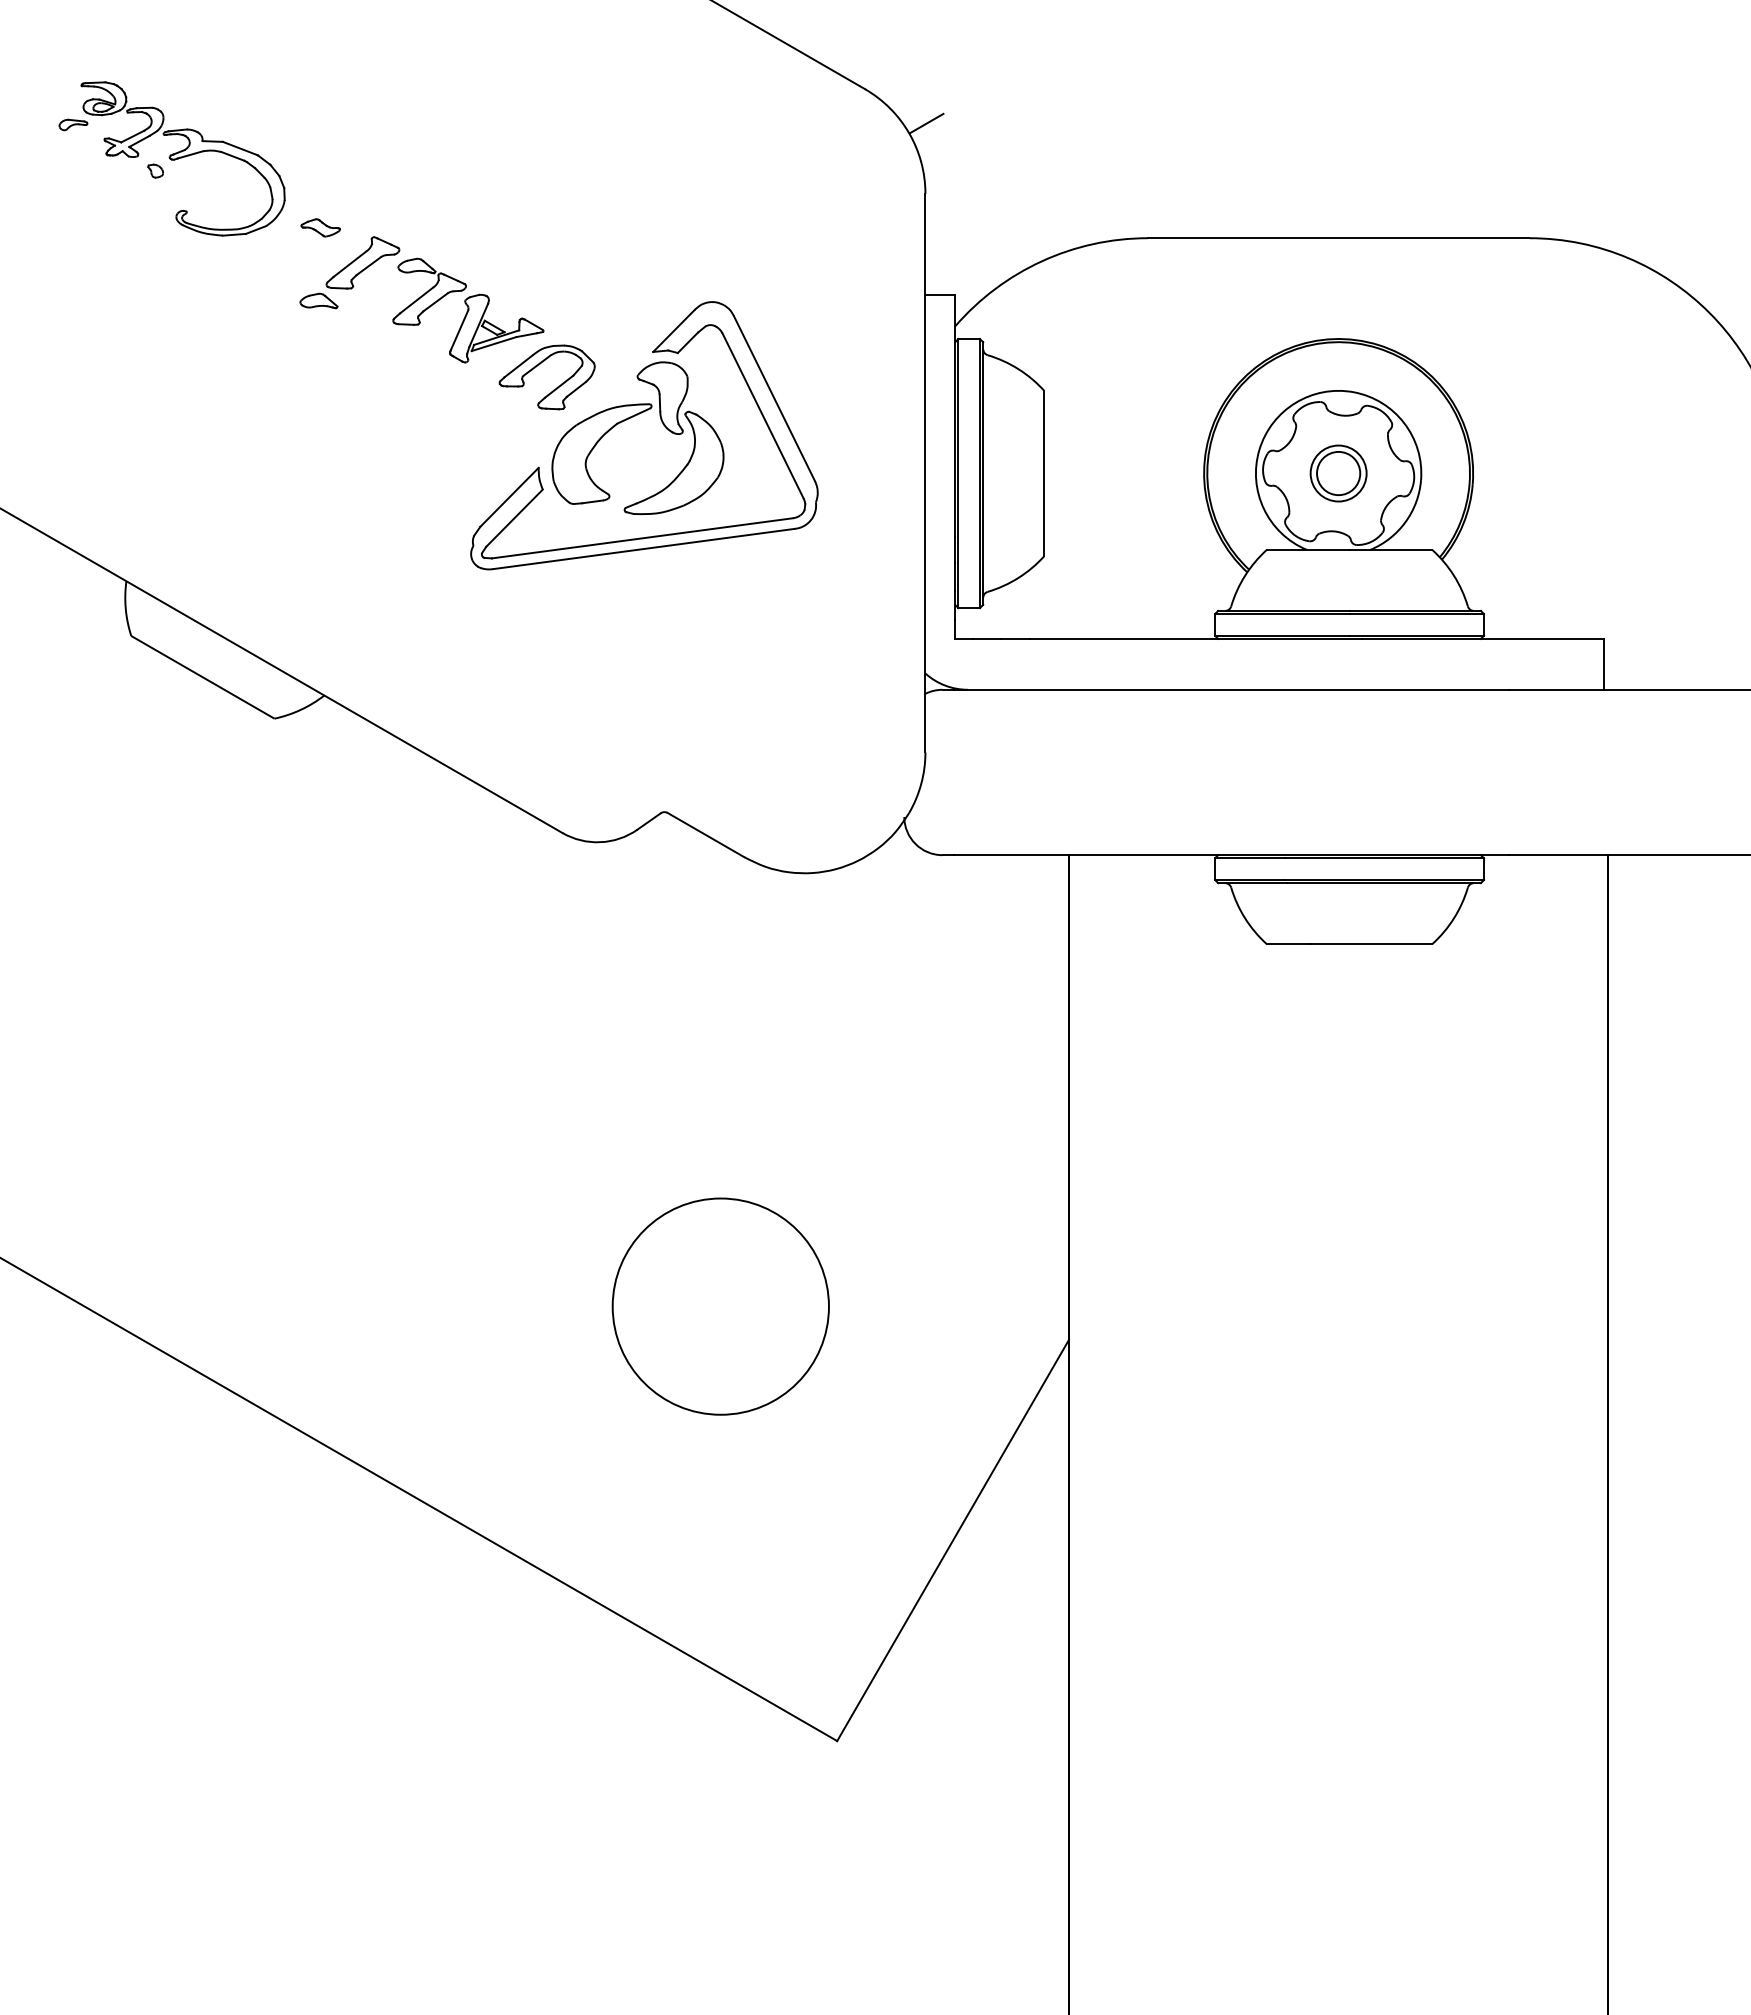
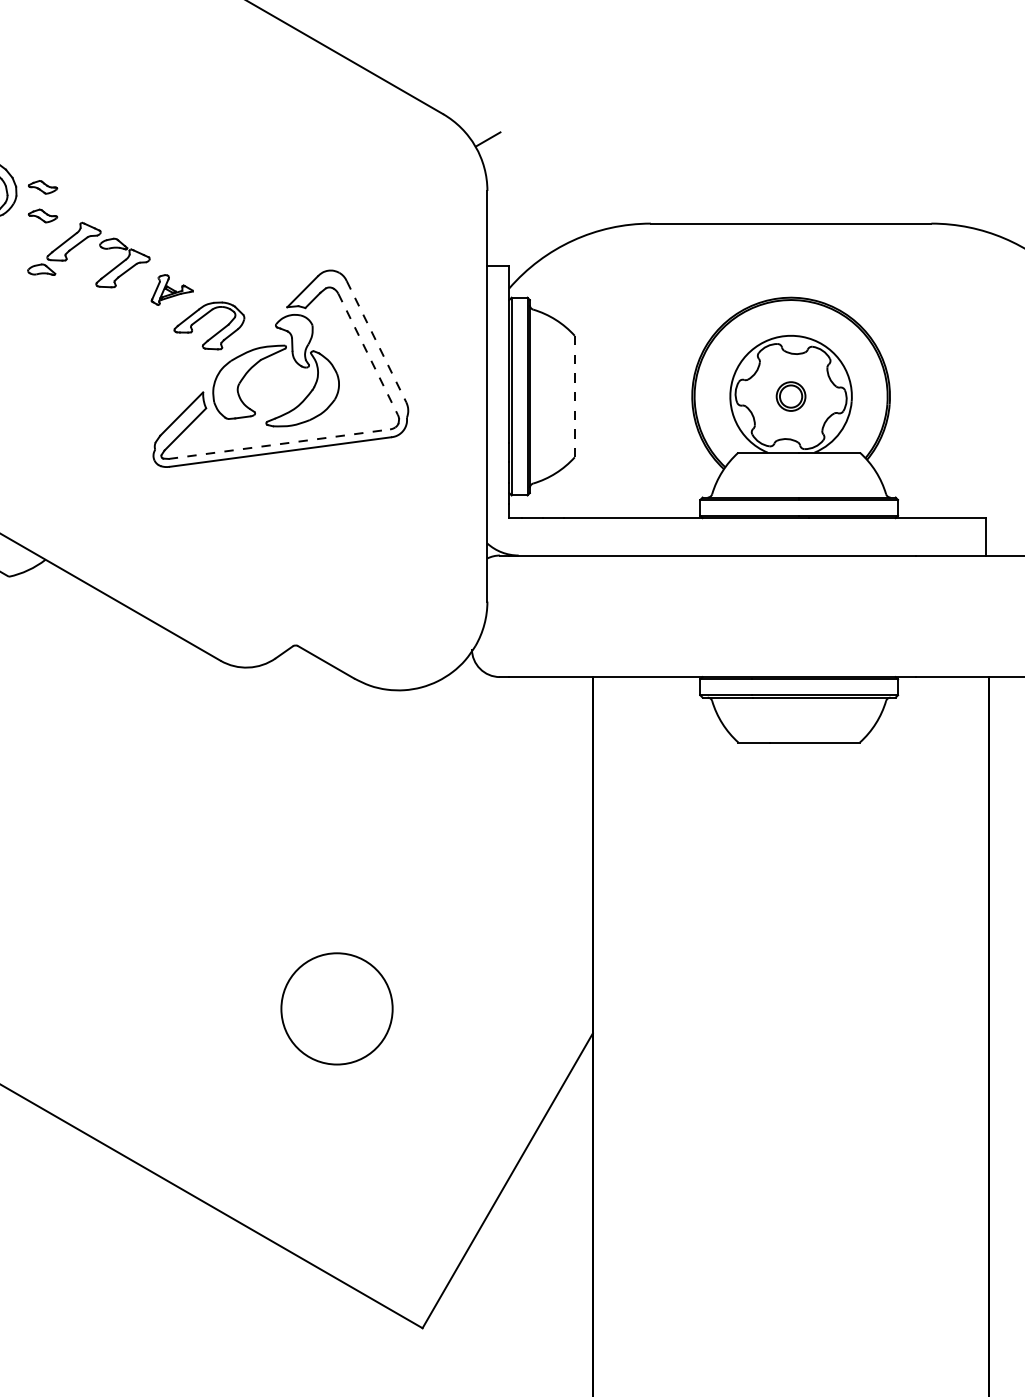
part: (320, 188) -> (42, 187), added
part: (496, 328) -> (172, 289), size x0.6
line: (774, 398) -> (376, 341), solid -> dashed
line: (763, 416) -> (368, 354), solid -> dashed
line: (1044, 473) -> (574, 396), solid -> dashed
part: (1338, 473) -> (791, 396), size x0.7
line: (642, 538) -> (279, 444), solid -> dashed
circle: (720, 1306) -> (336, 1008), size x0.7

